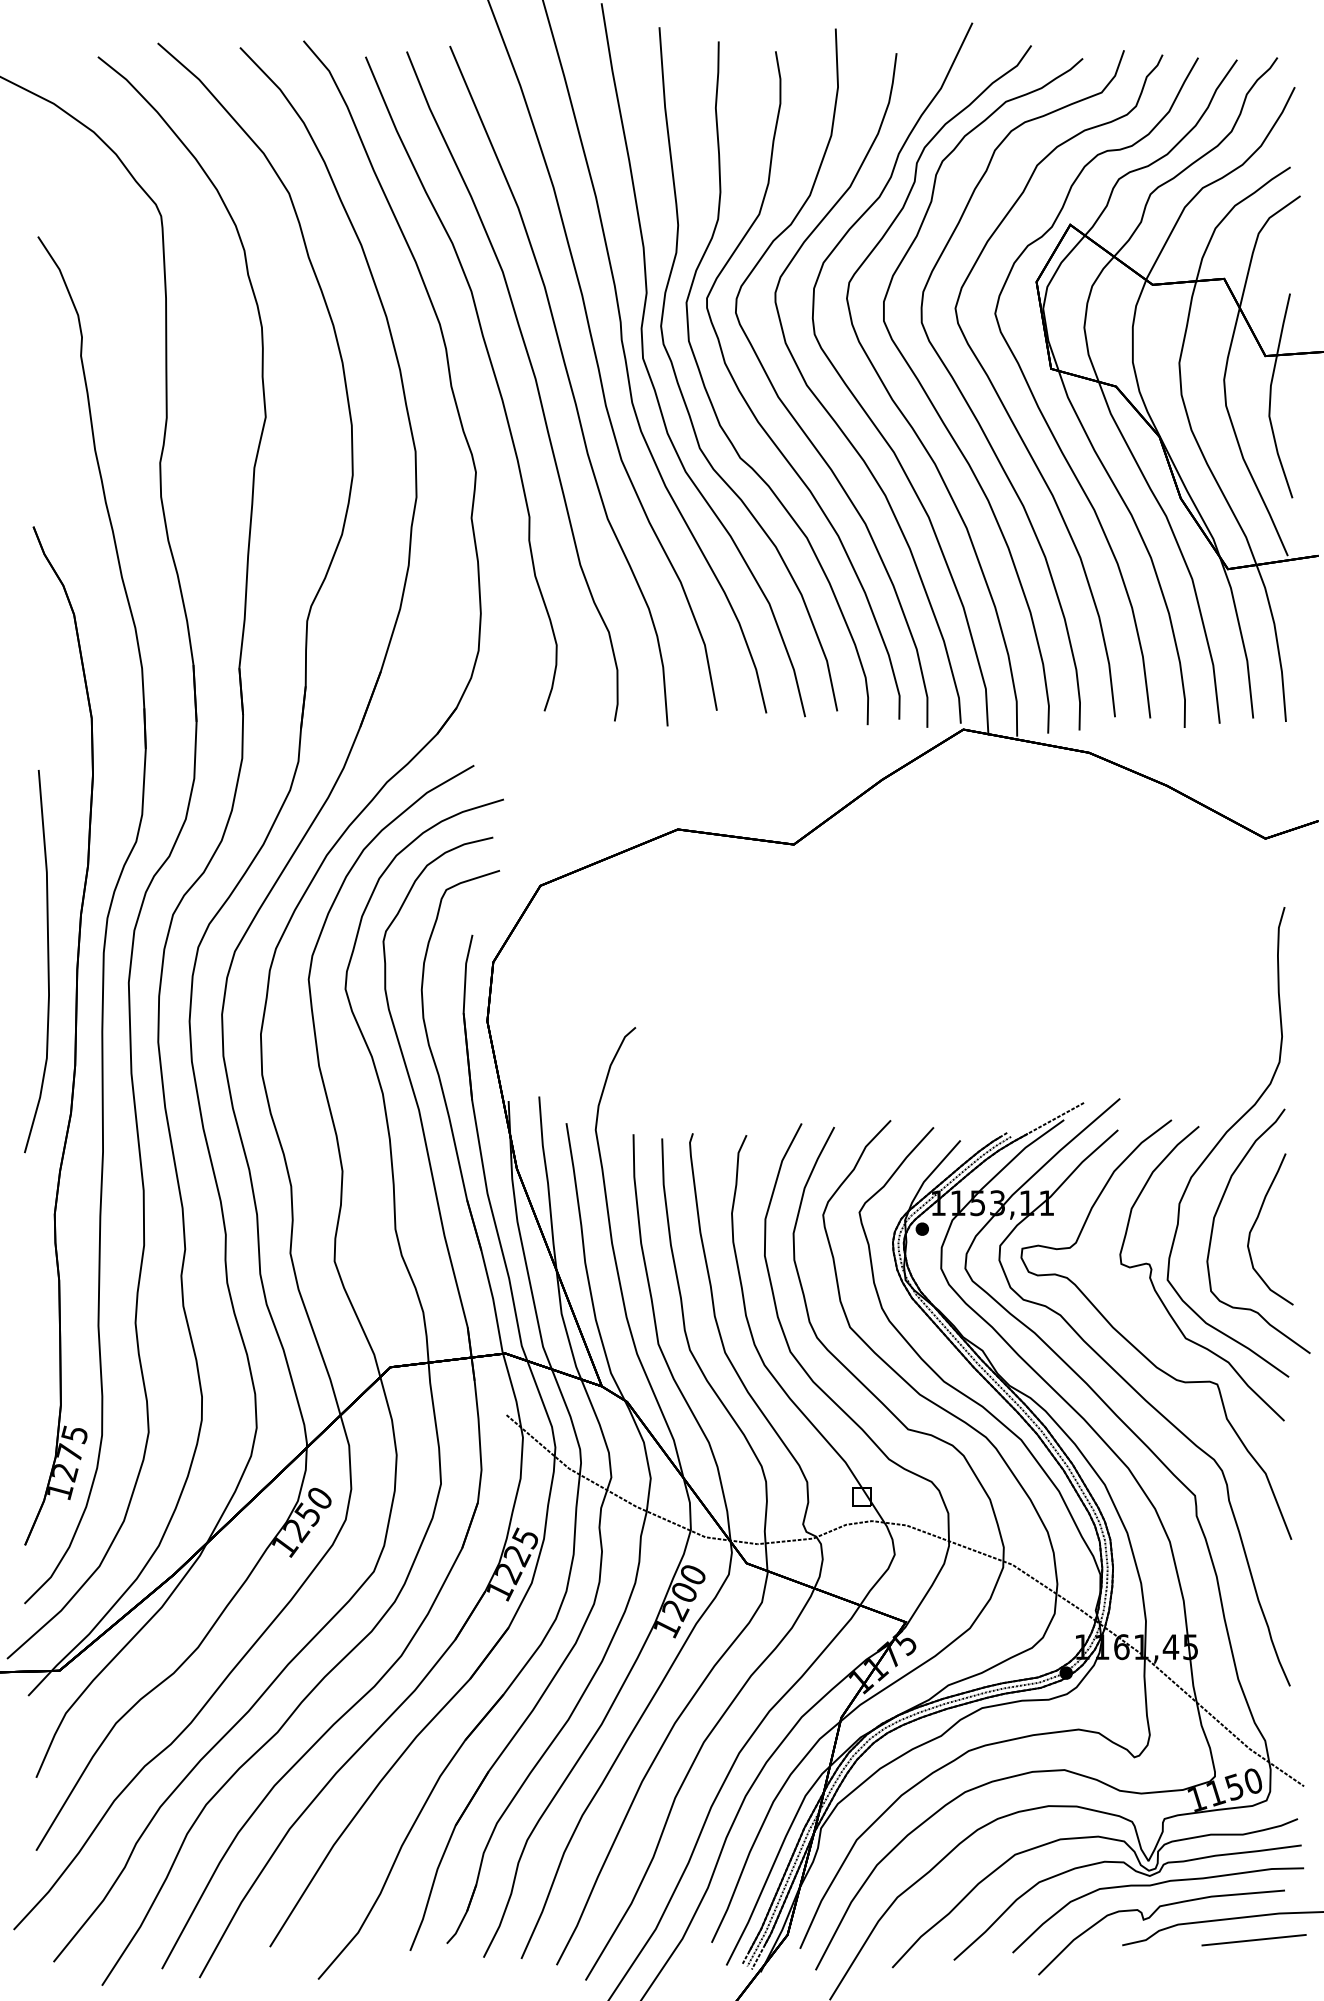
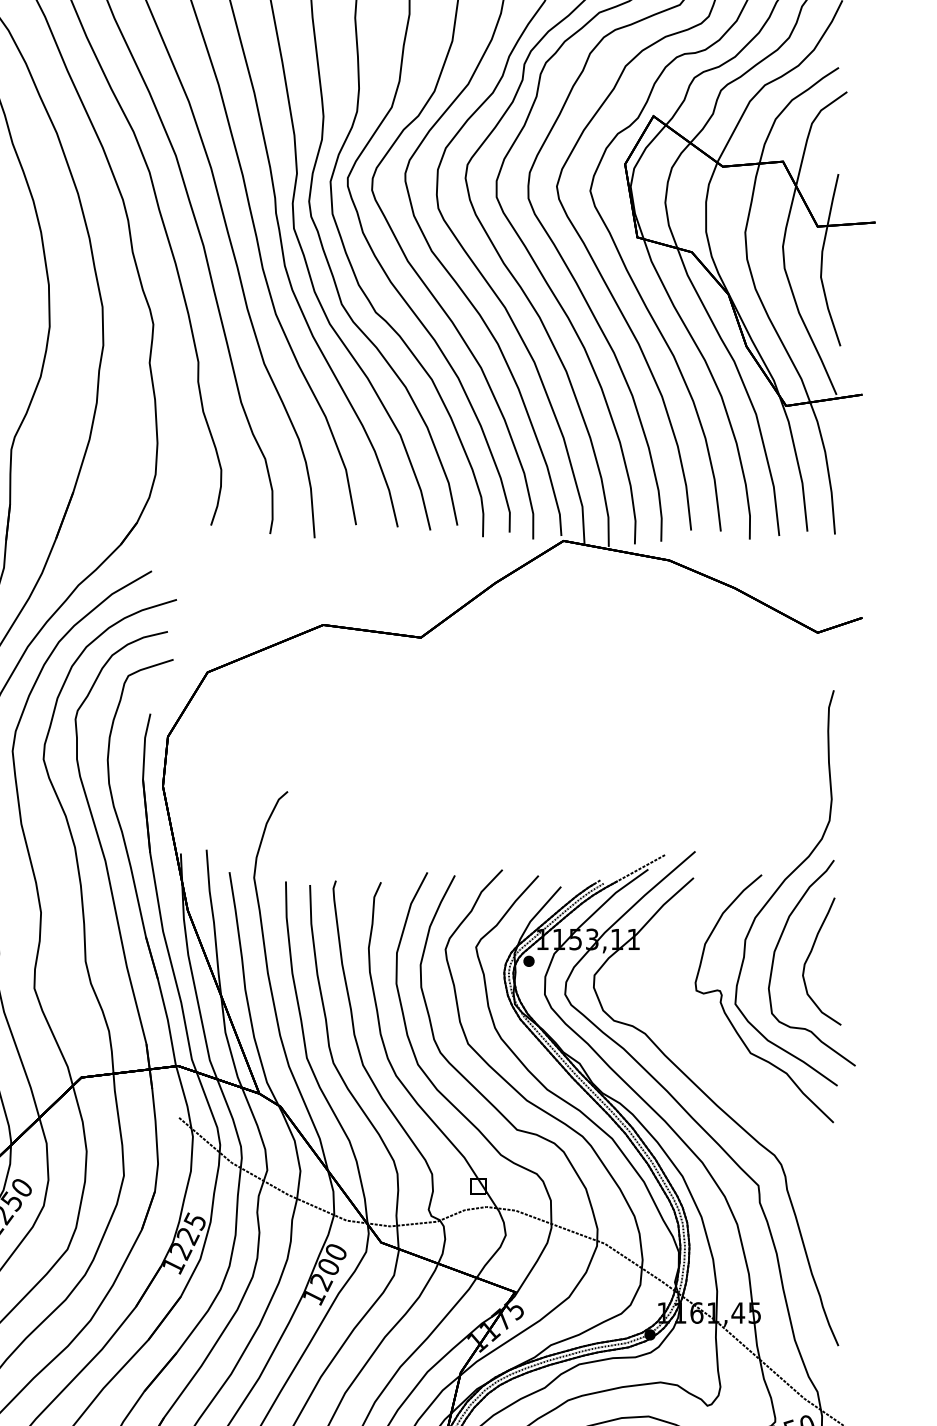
curve: (1137, 1348) -> (710, 1061), removed

